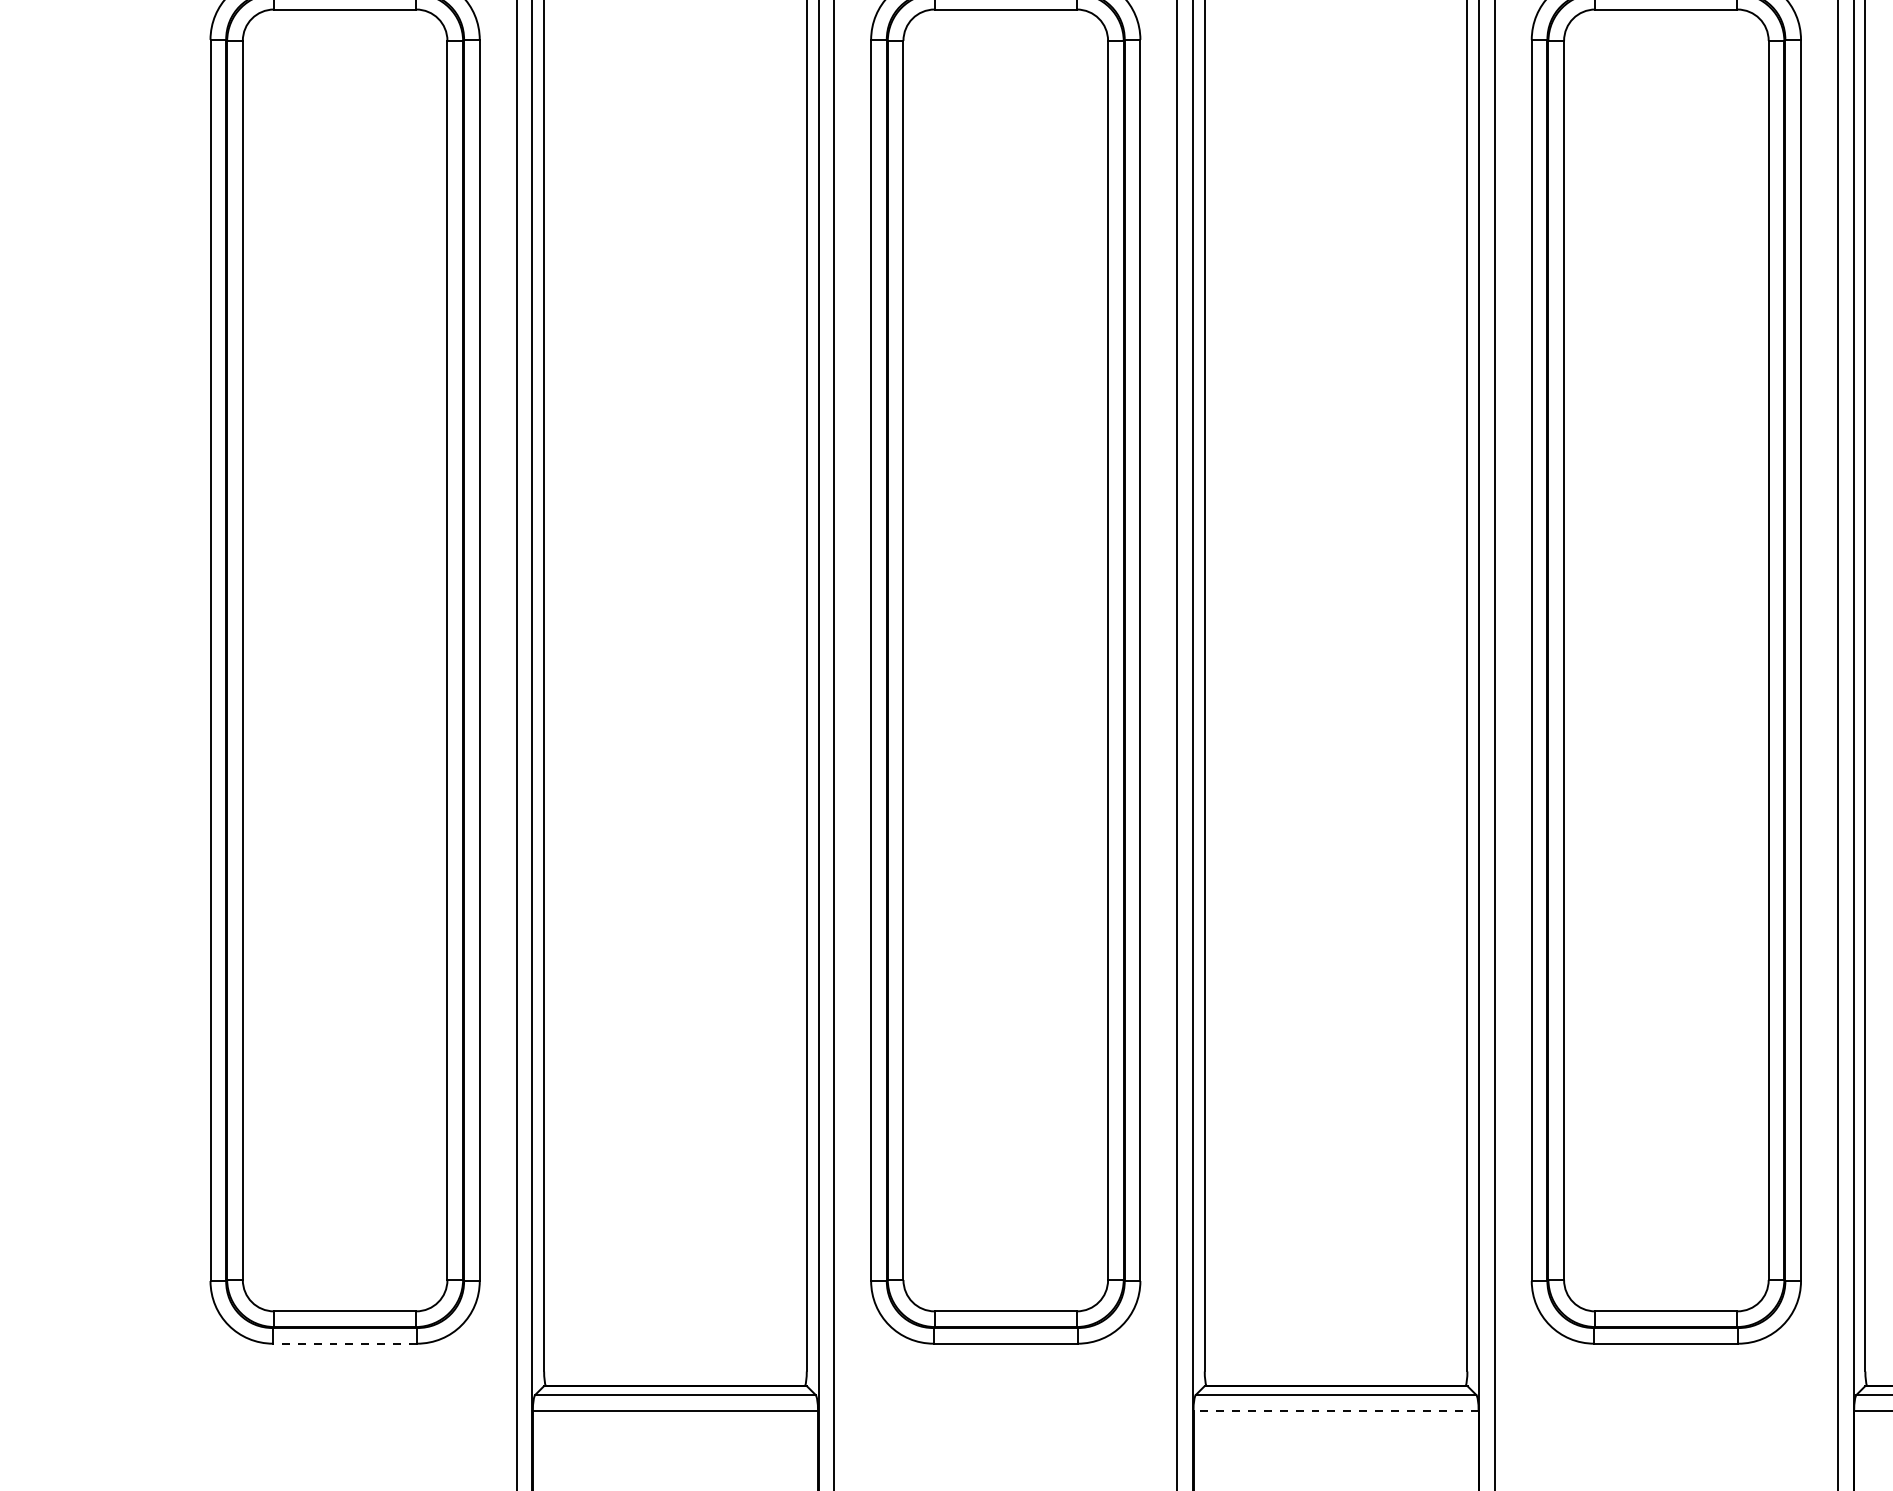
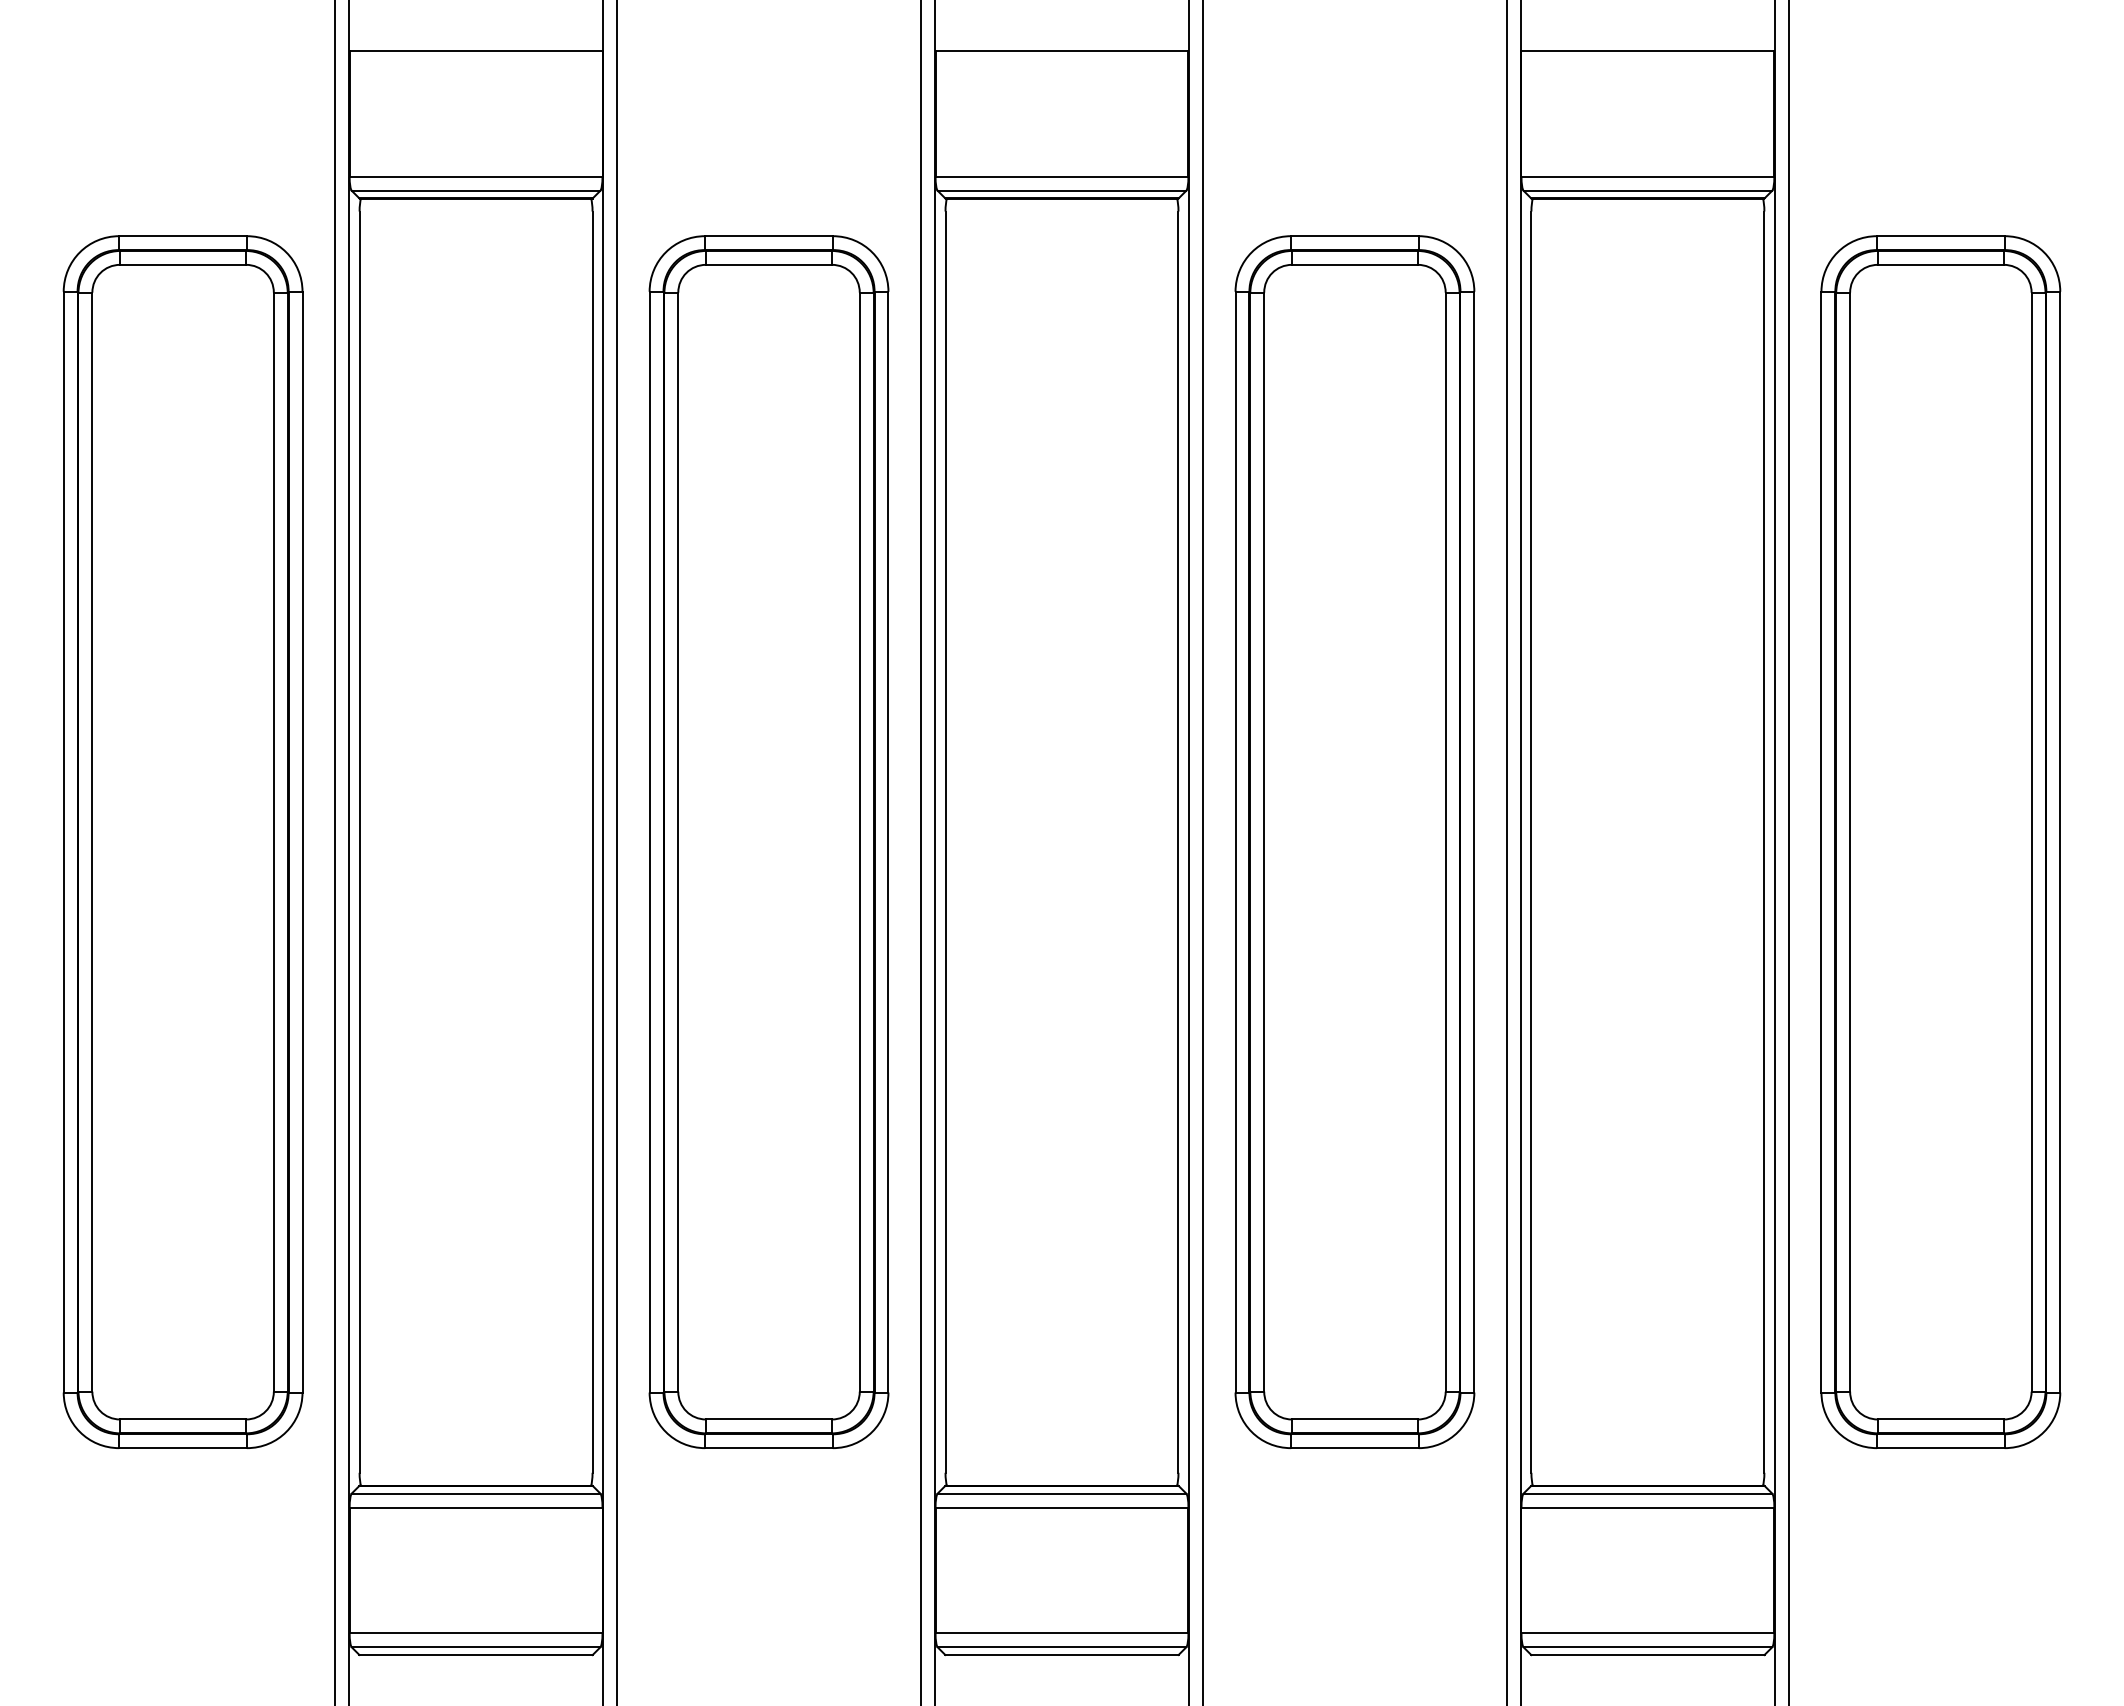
line: (345, 1344) -> (183, 1448), dashed -> solid
line: (1335, 1410) -> (1061, 1507), dashed -> solid

